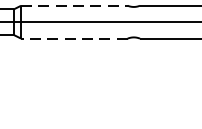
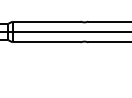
line: (74, 5) -> (46, 21), dashed -> solid
line: (74, 38) -> (46, 42), dashed -> solid

